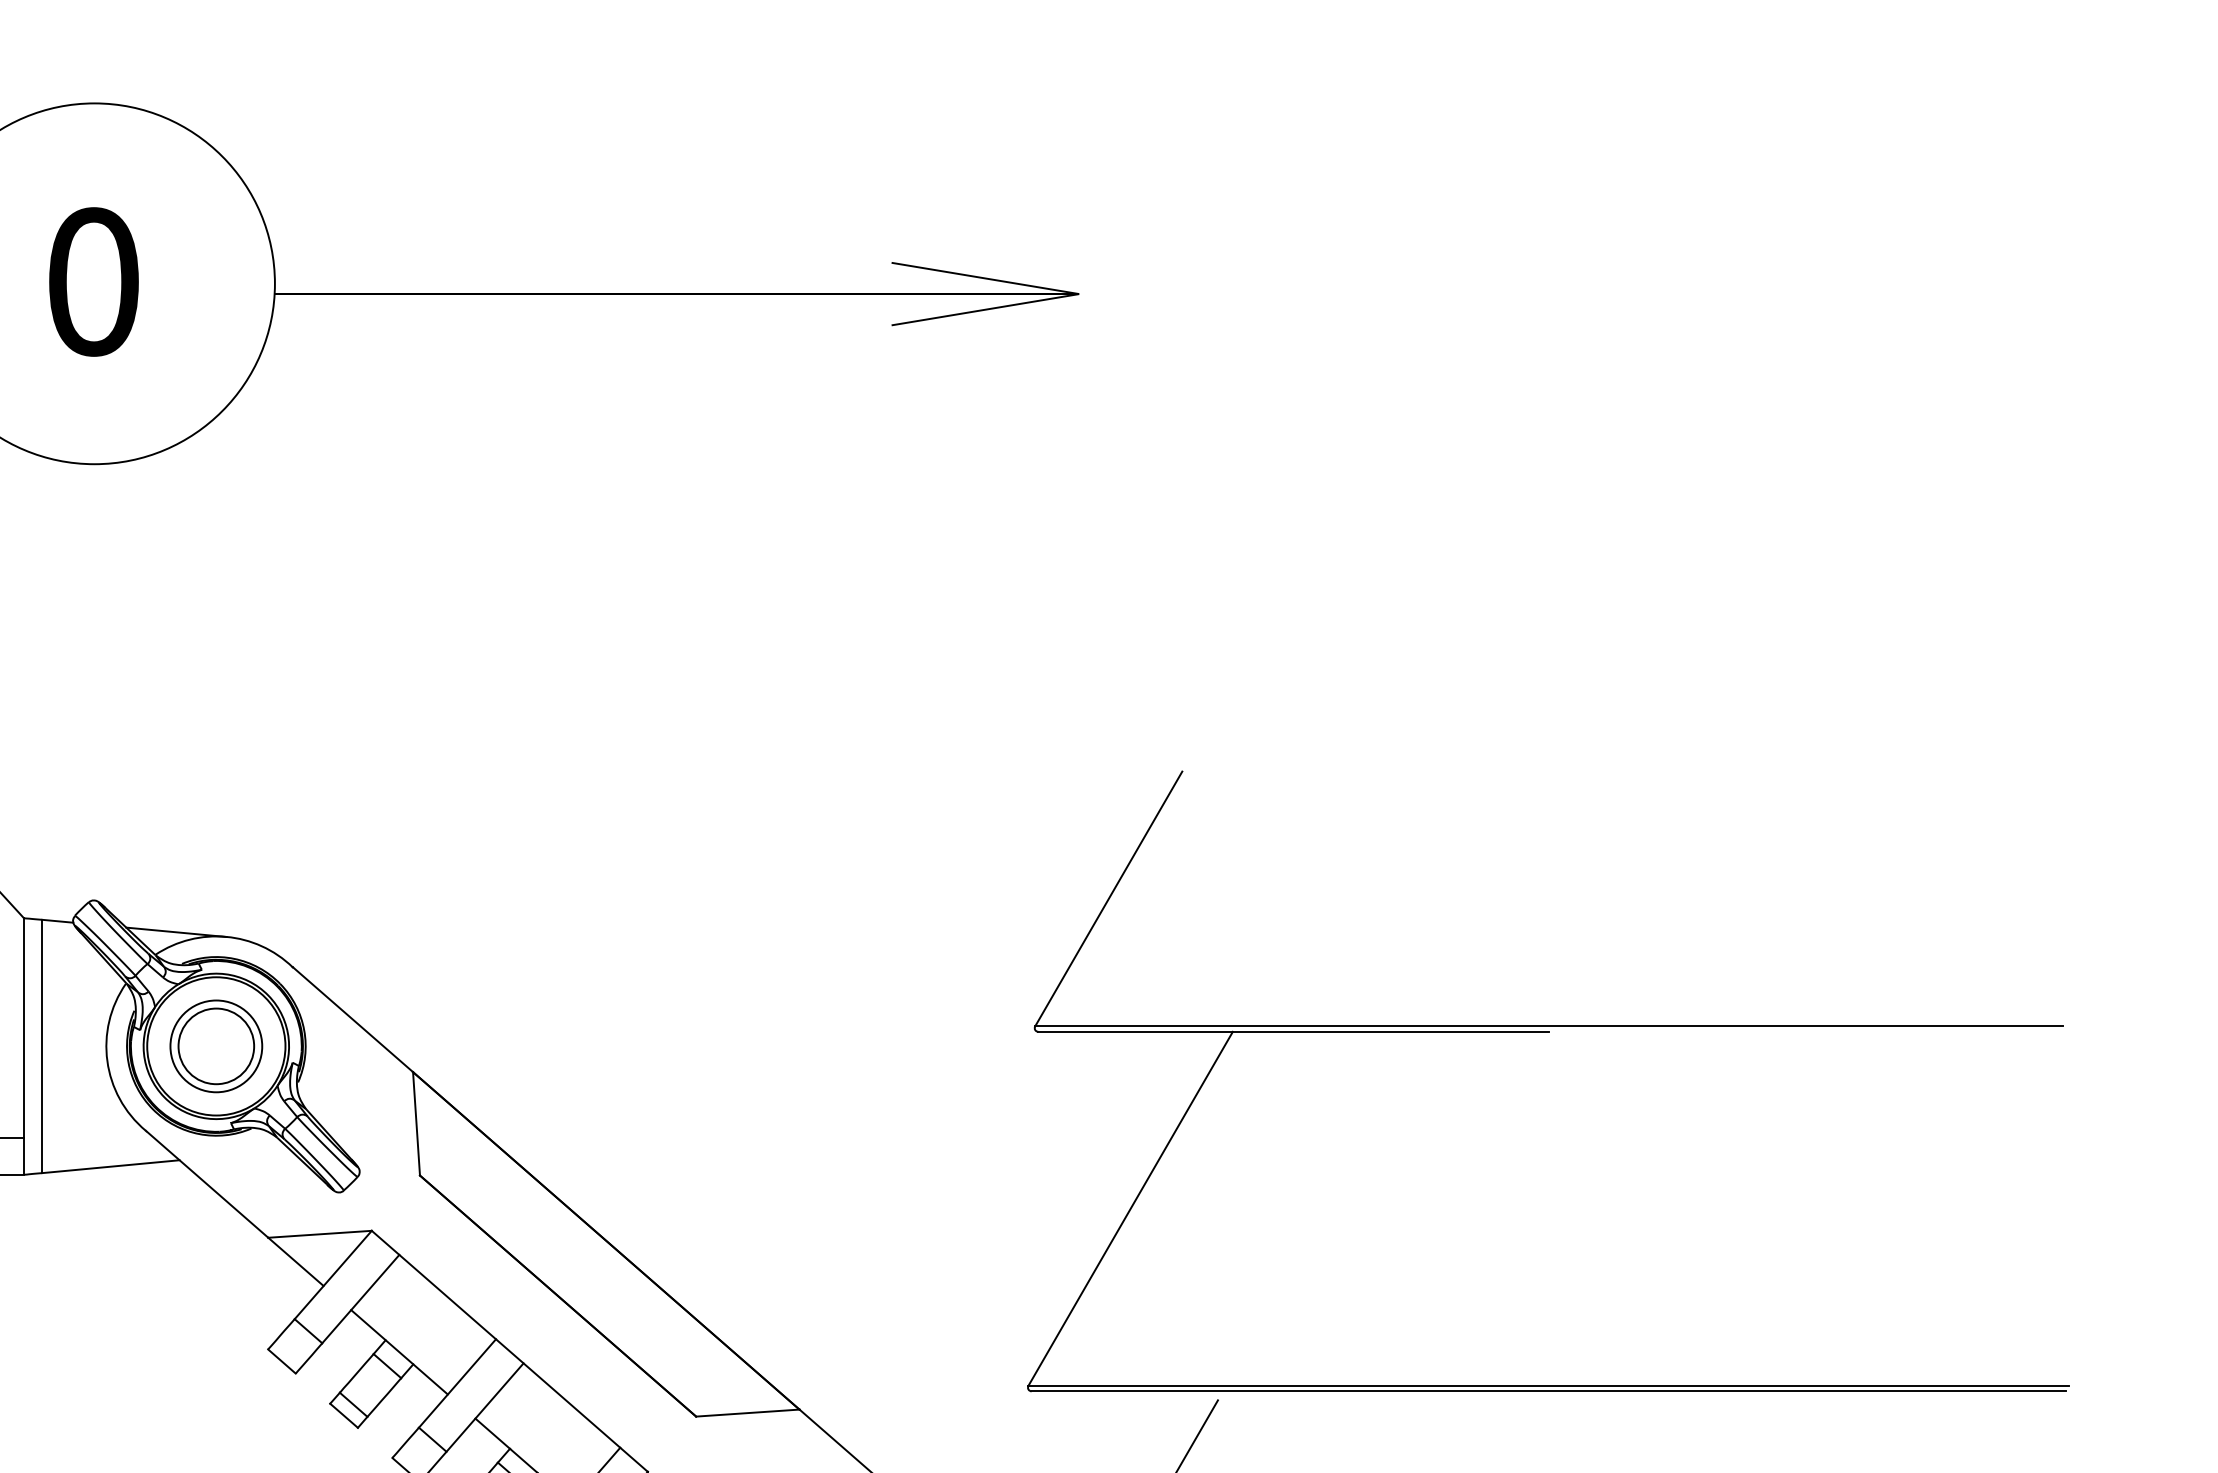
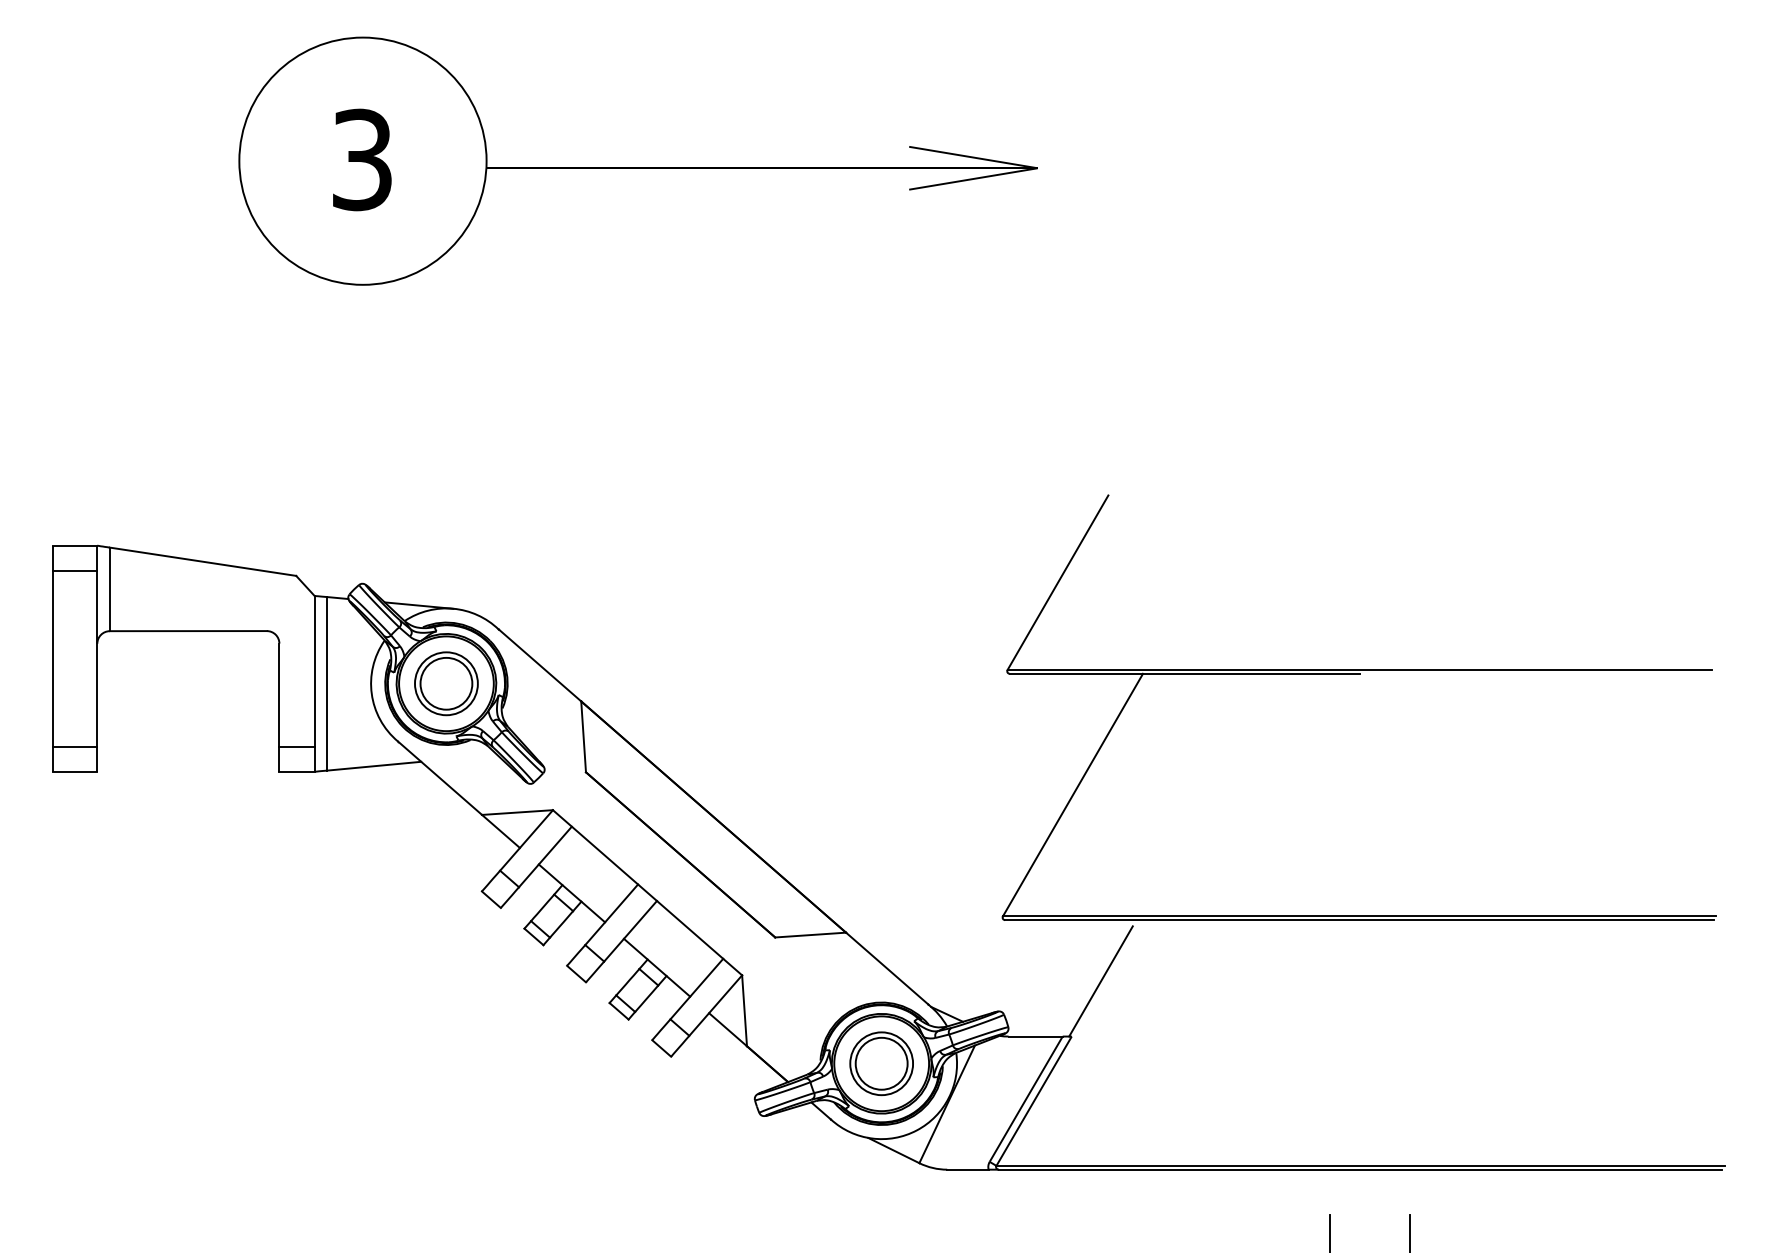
text: (93, 281) -> (362, 159), 0 -> 3

